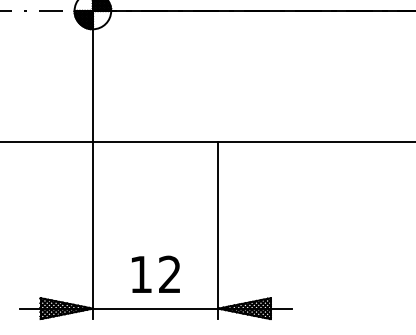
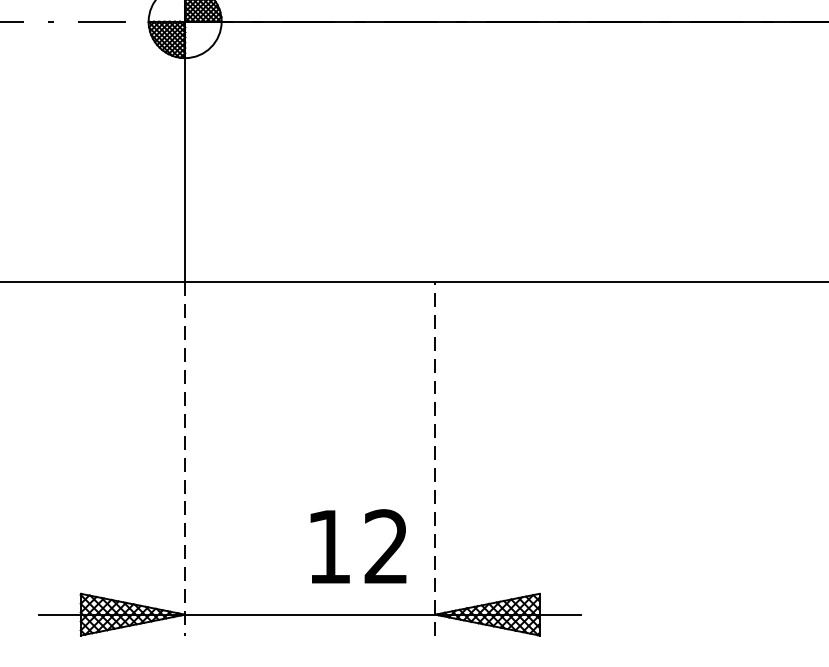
line: (92, 230) -> (184, 459), solid -> dashed
line: (218, 230) -> (435, 459), solid -> dashed
text: (155, 273) -> (357, 544), moved

